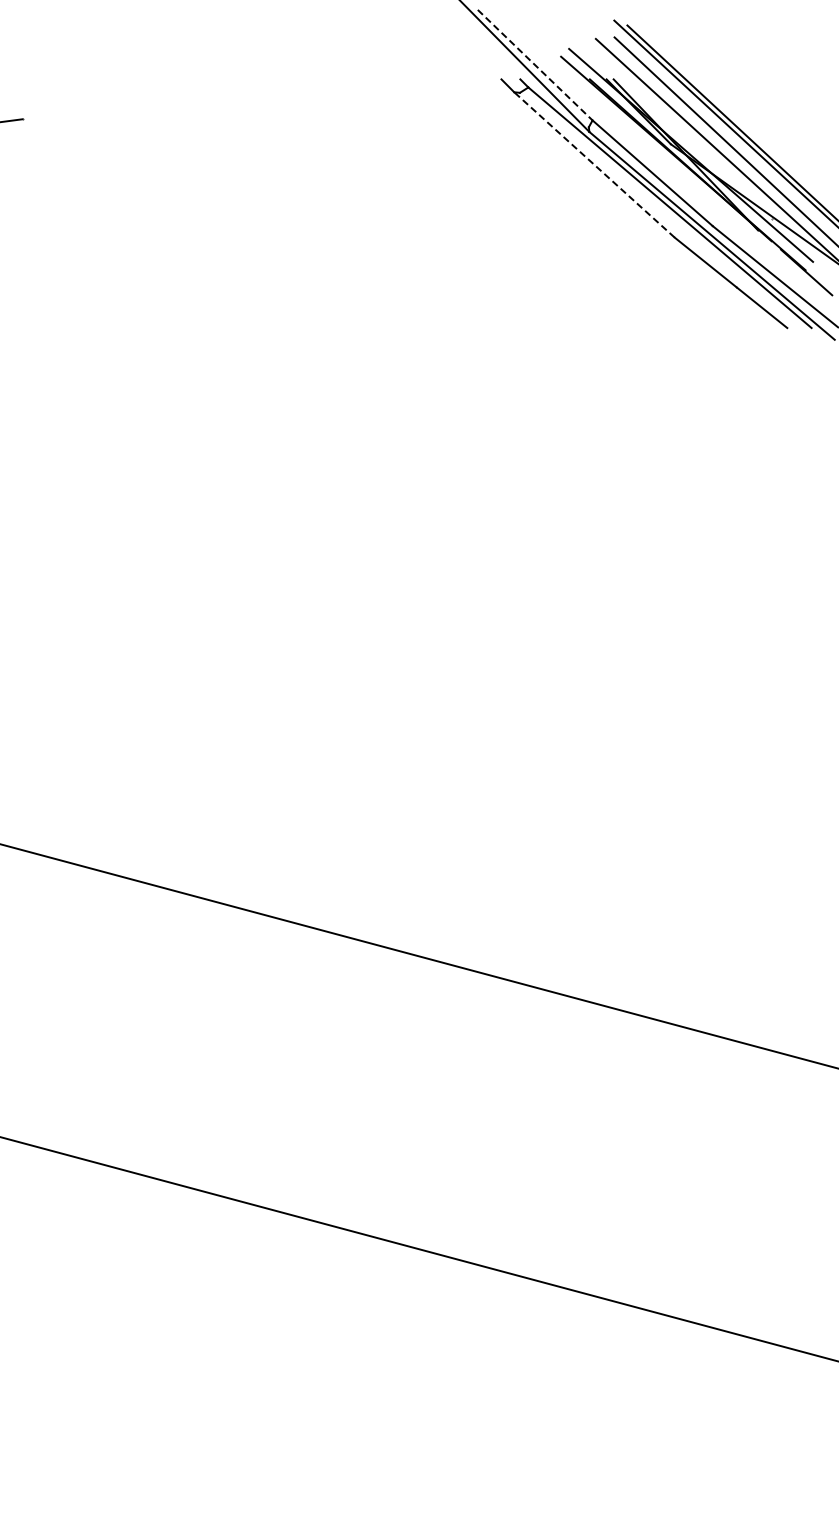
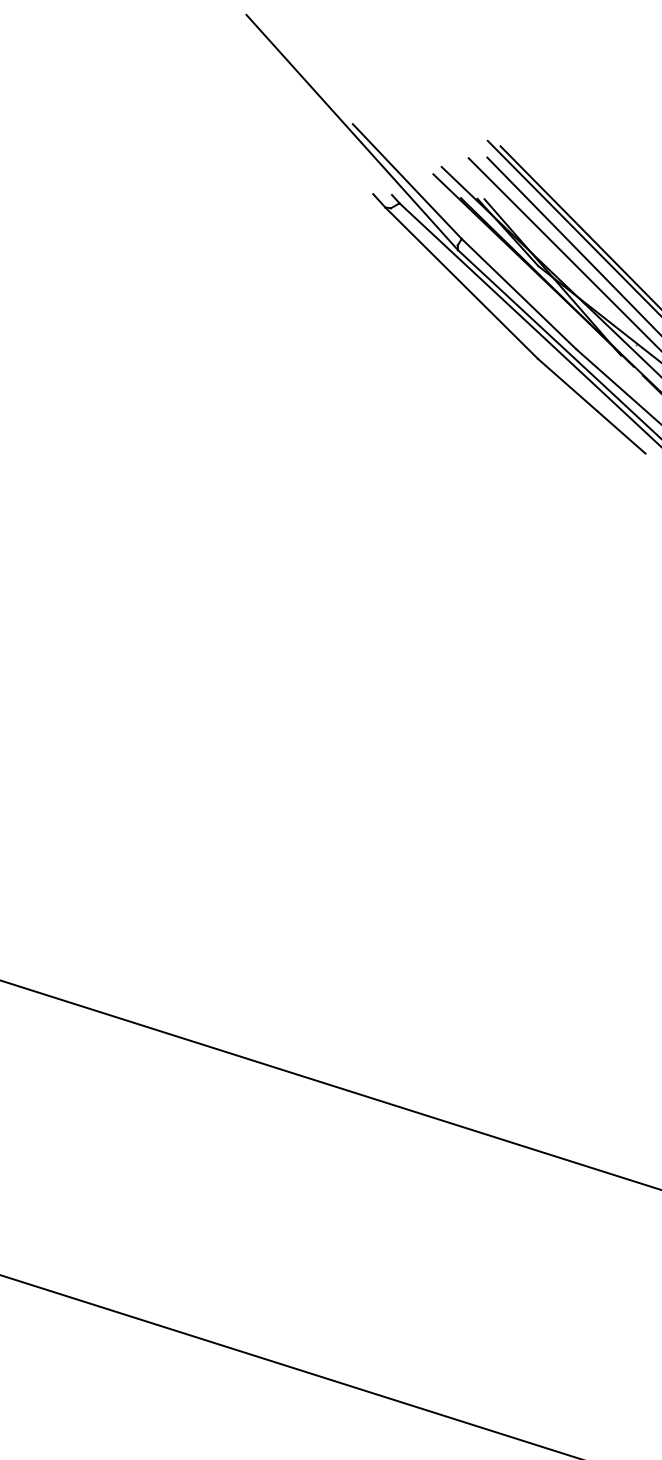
line: (535, 65) -> (407, 181), dashed -> solid
line: (594, 164) -> (461, 282), dashed -> solid

